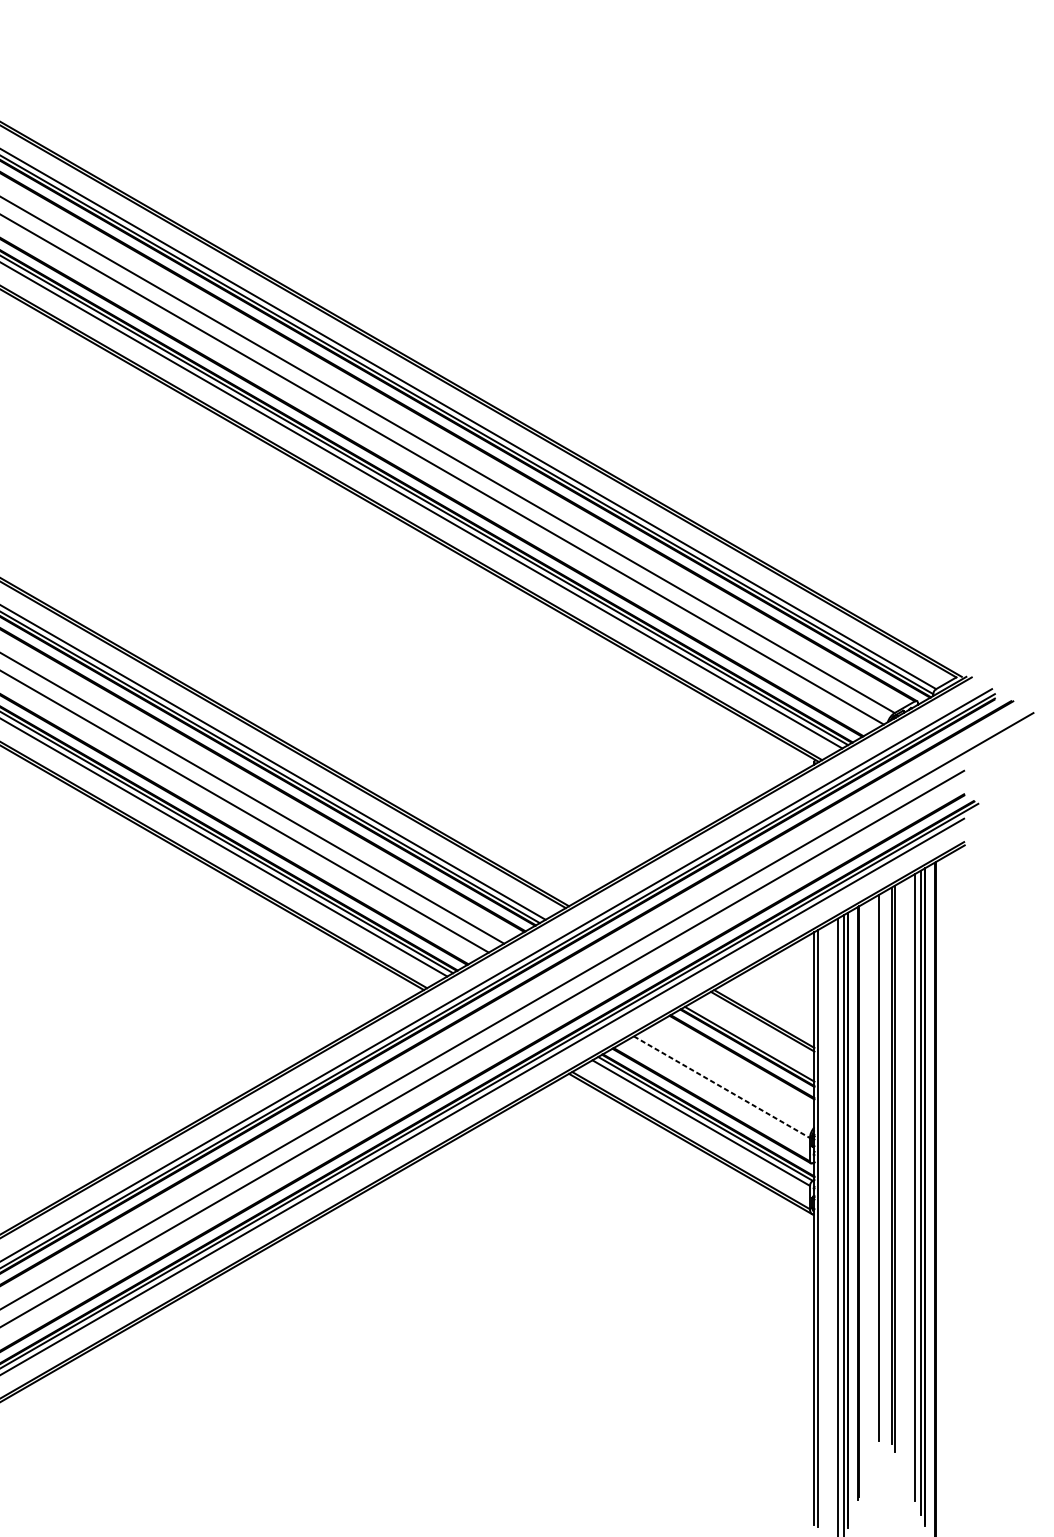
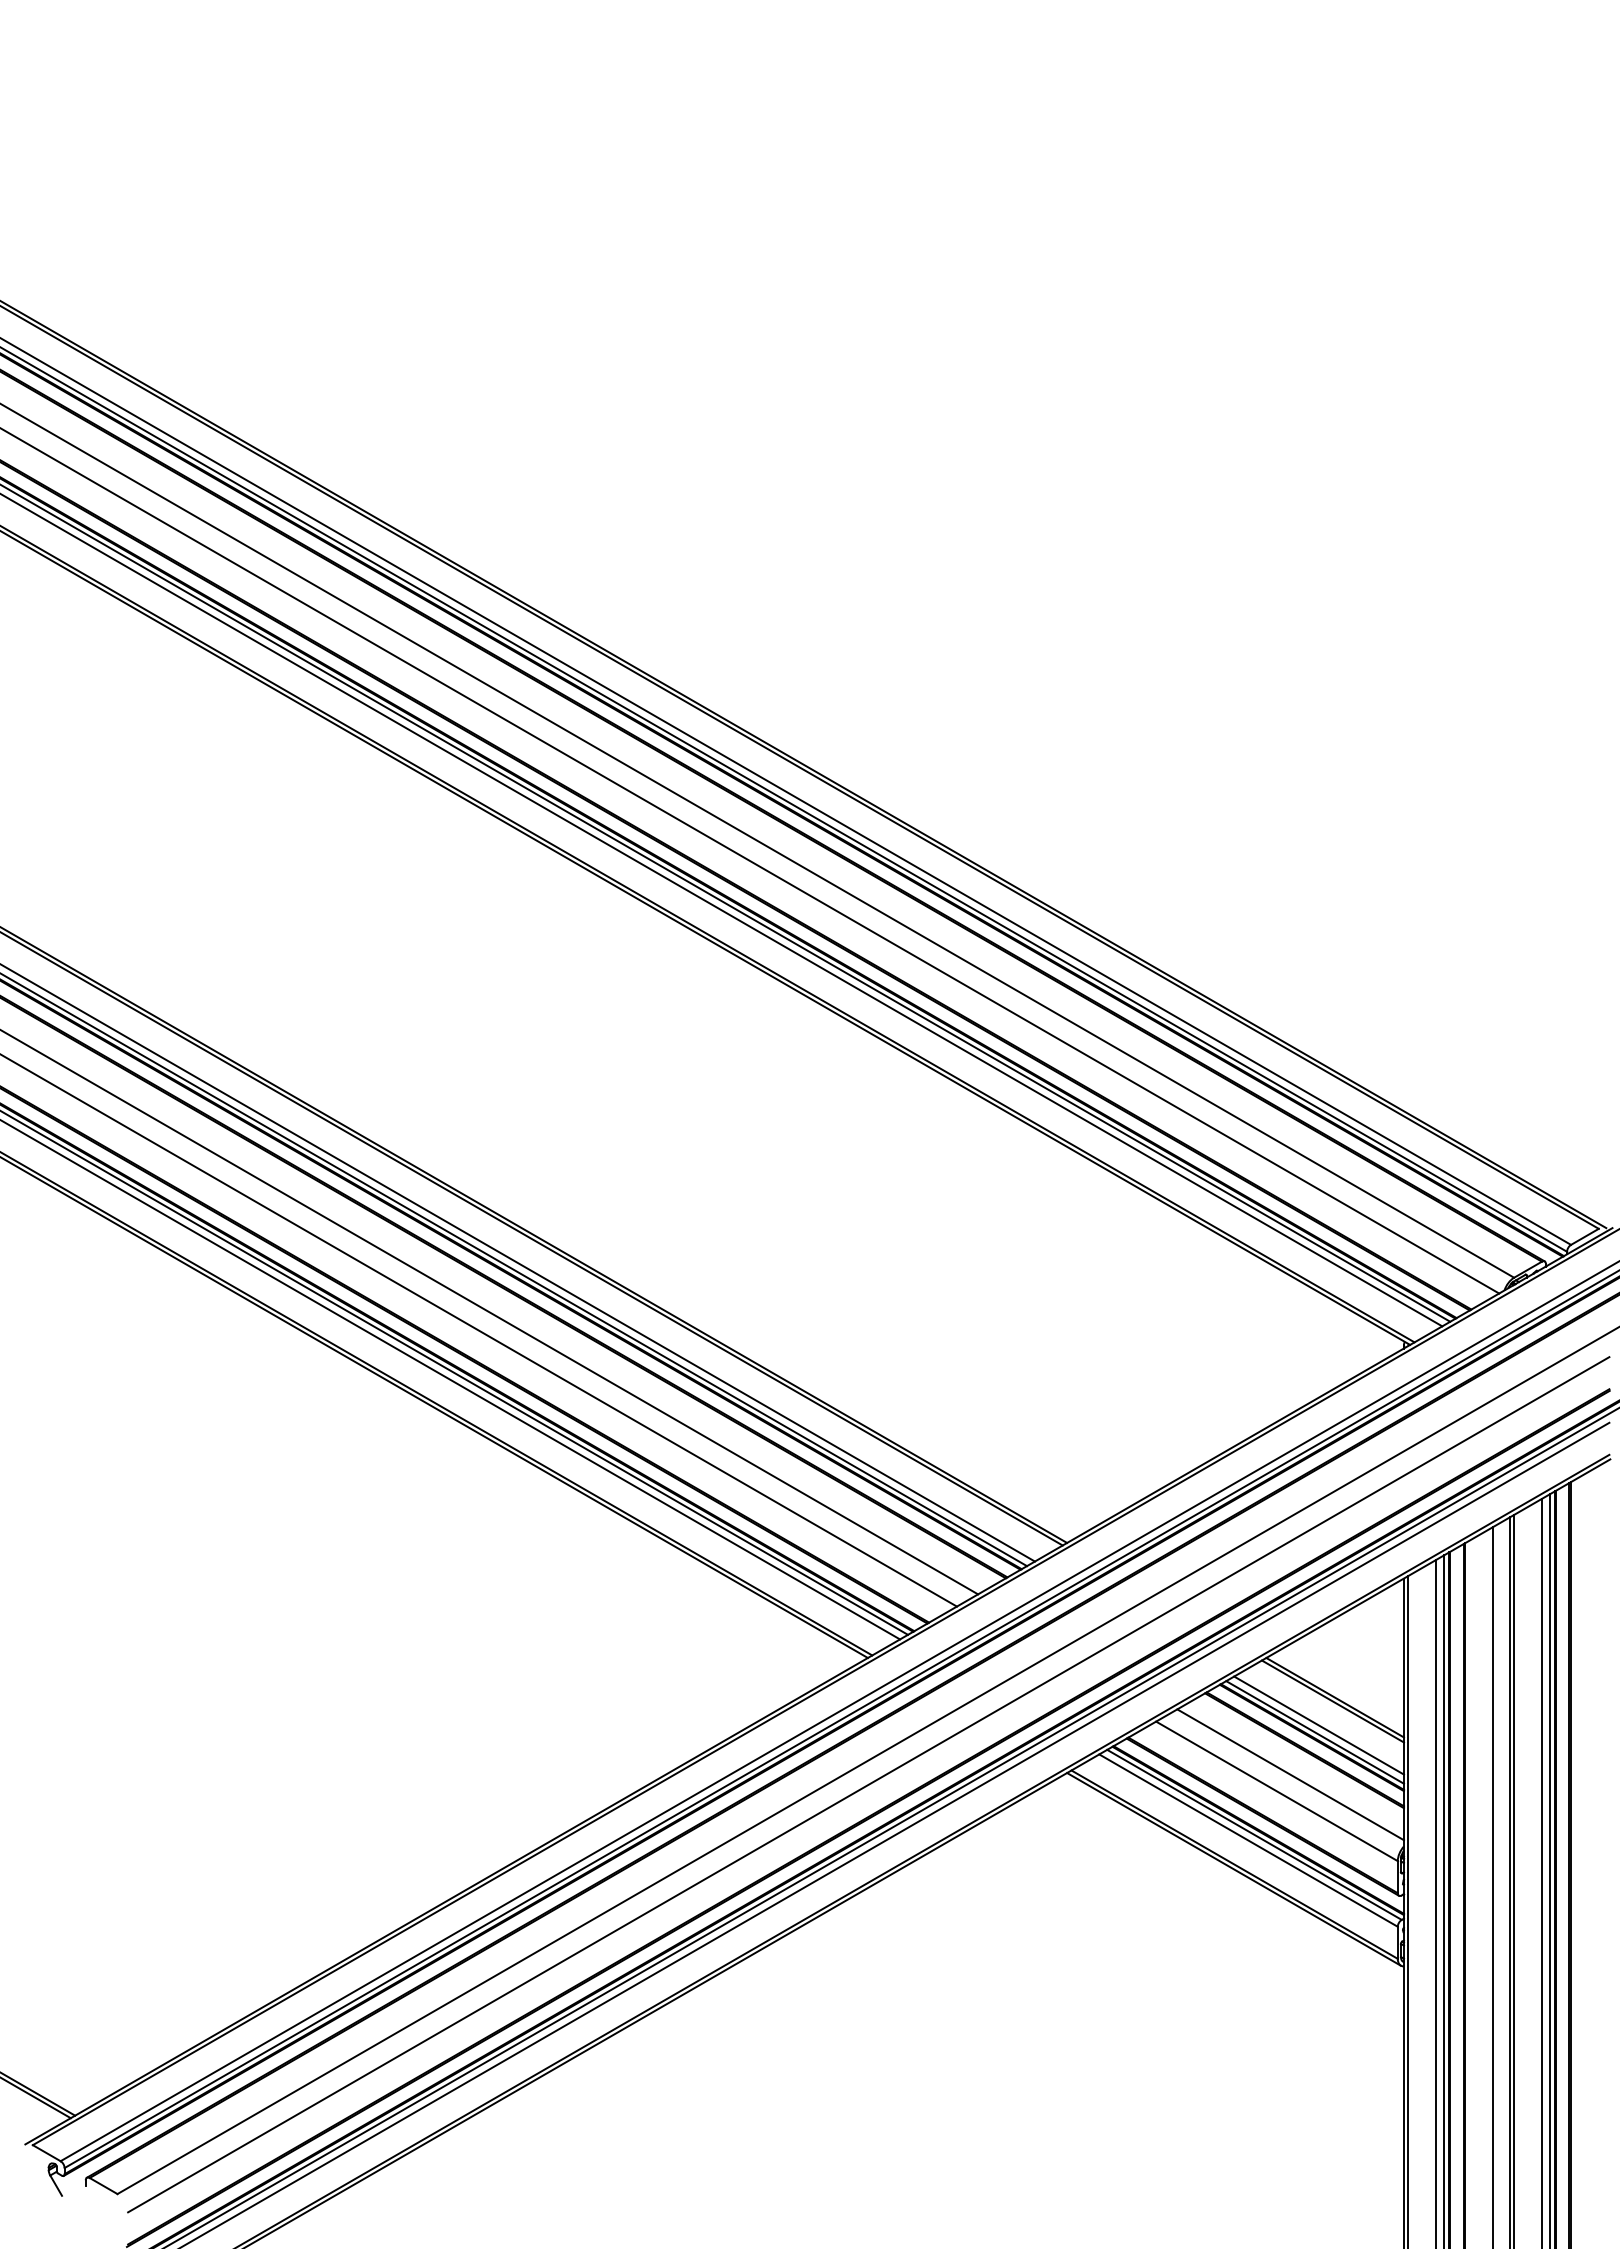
line: (752, 1039) -> (1318, 1725), added
line: (731, 1074) -> (1290, 1774), added
line: (722, 1087) -> (1277, 1791), dashed -> solid

